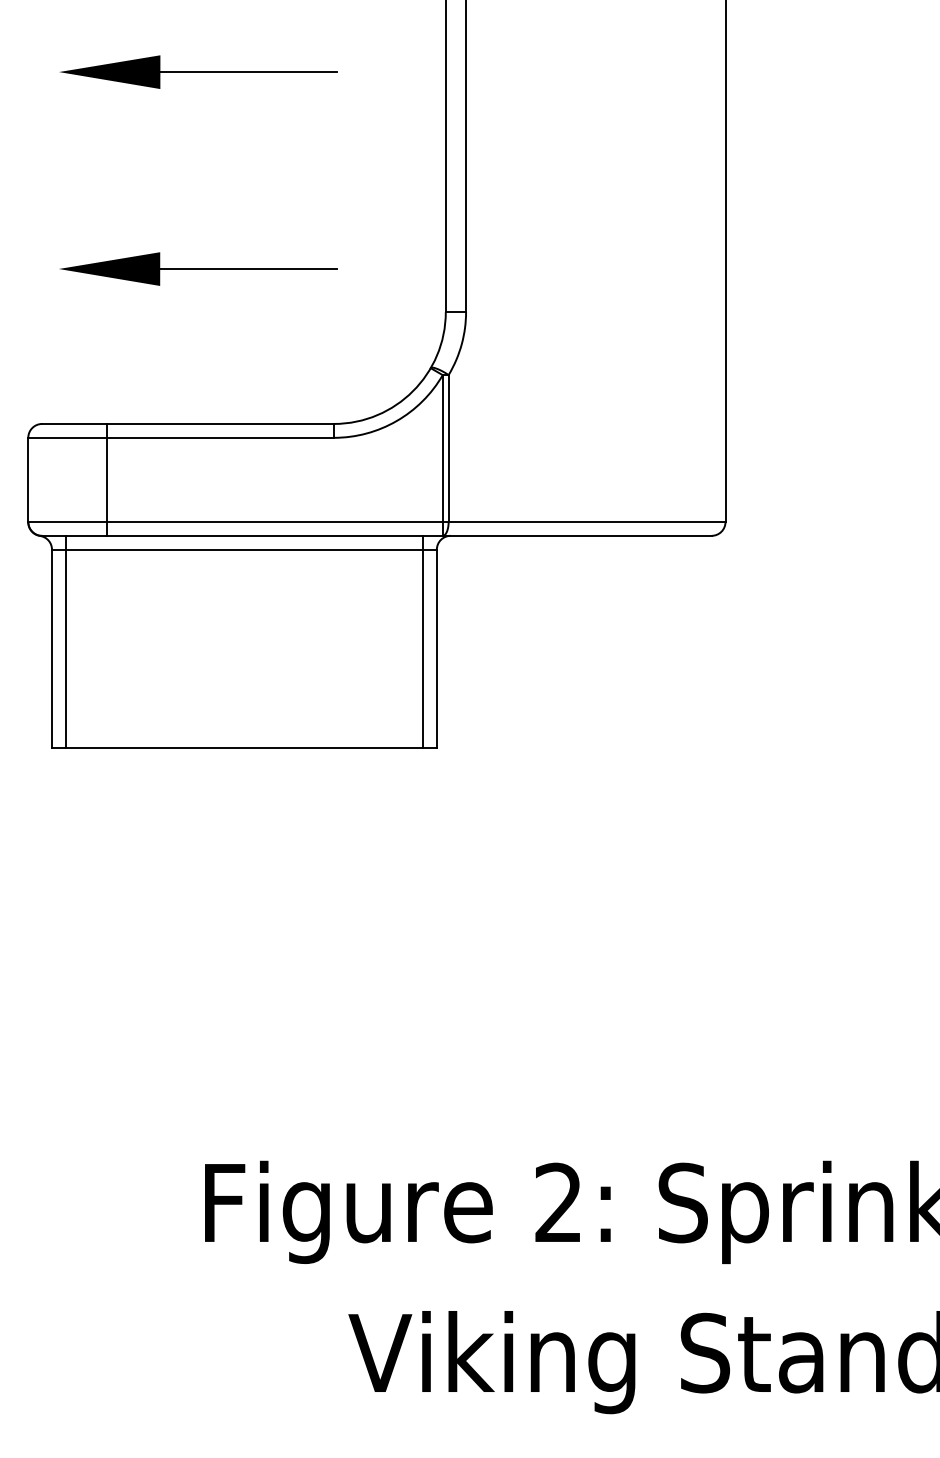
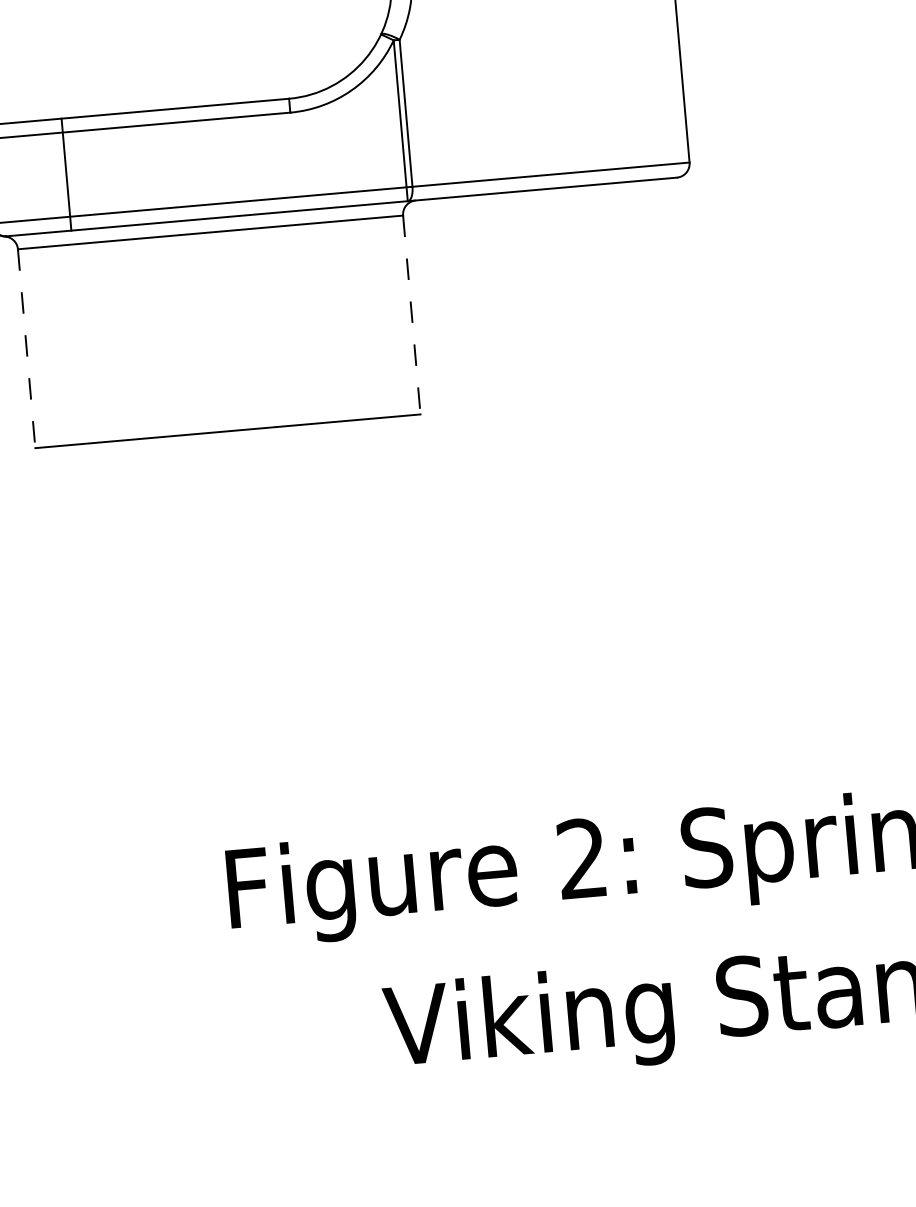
line: (65, 641) -> (39, 339), removed
line: (423, 641) -> (397, 308), removed
line: (52, 649) -> (27, 349), solid -> dashed
line: (436, 649) -> (411, 315), solid -> dashed

